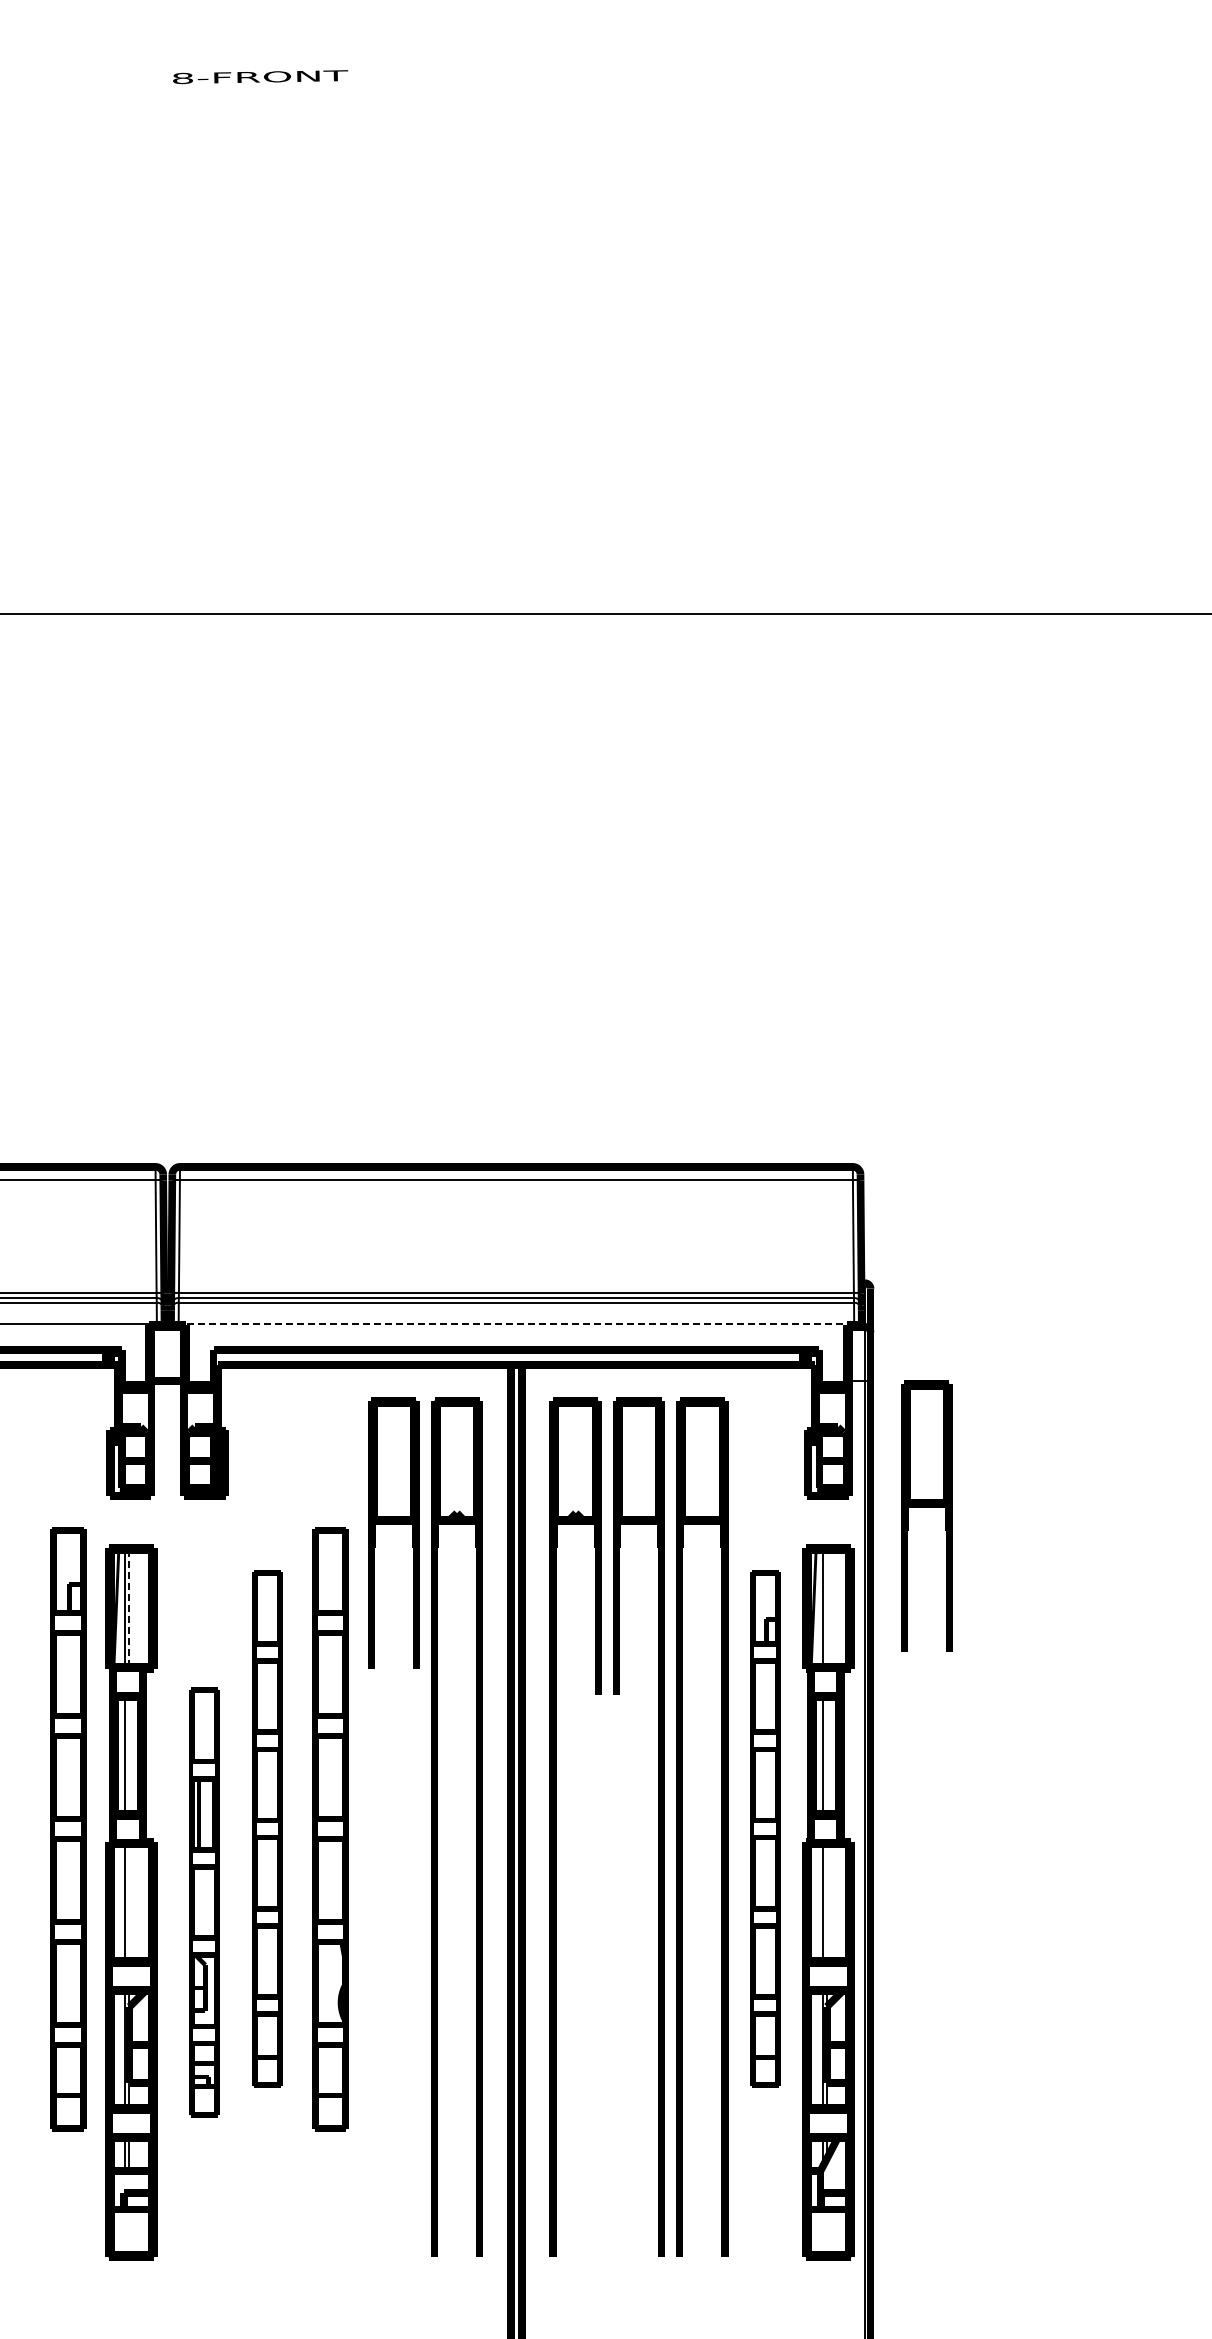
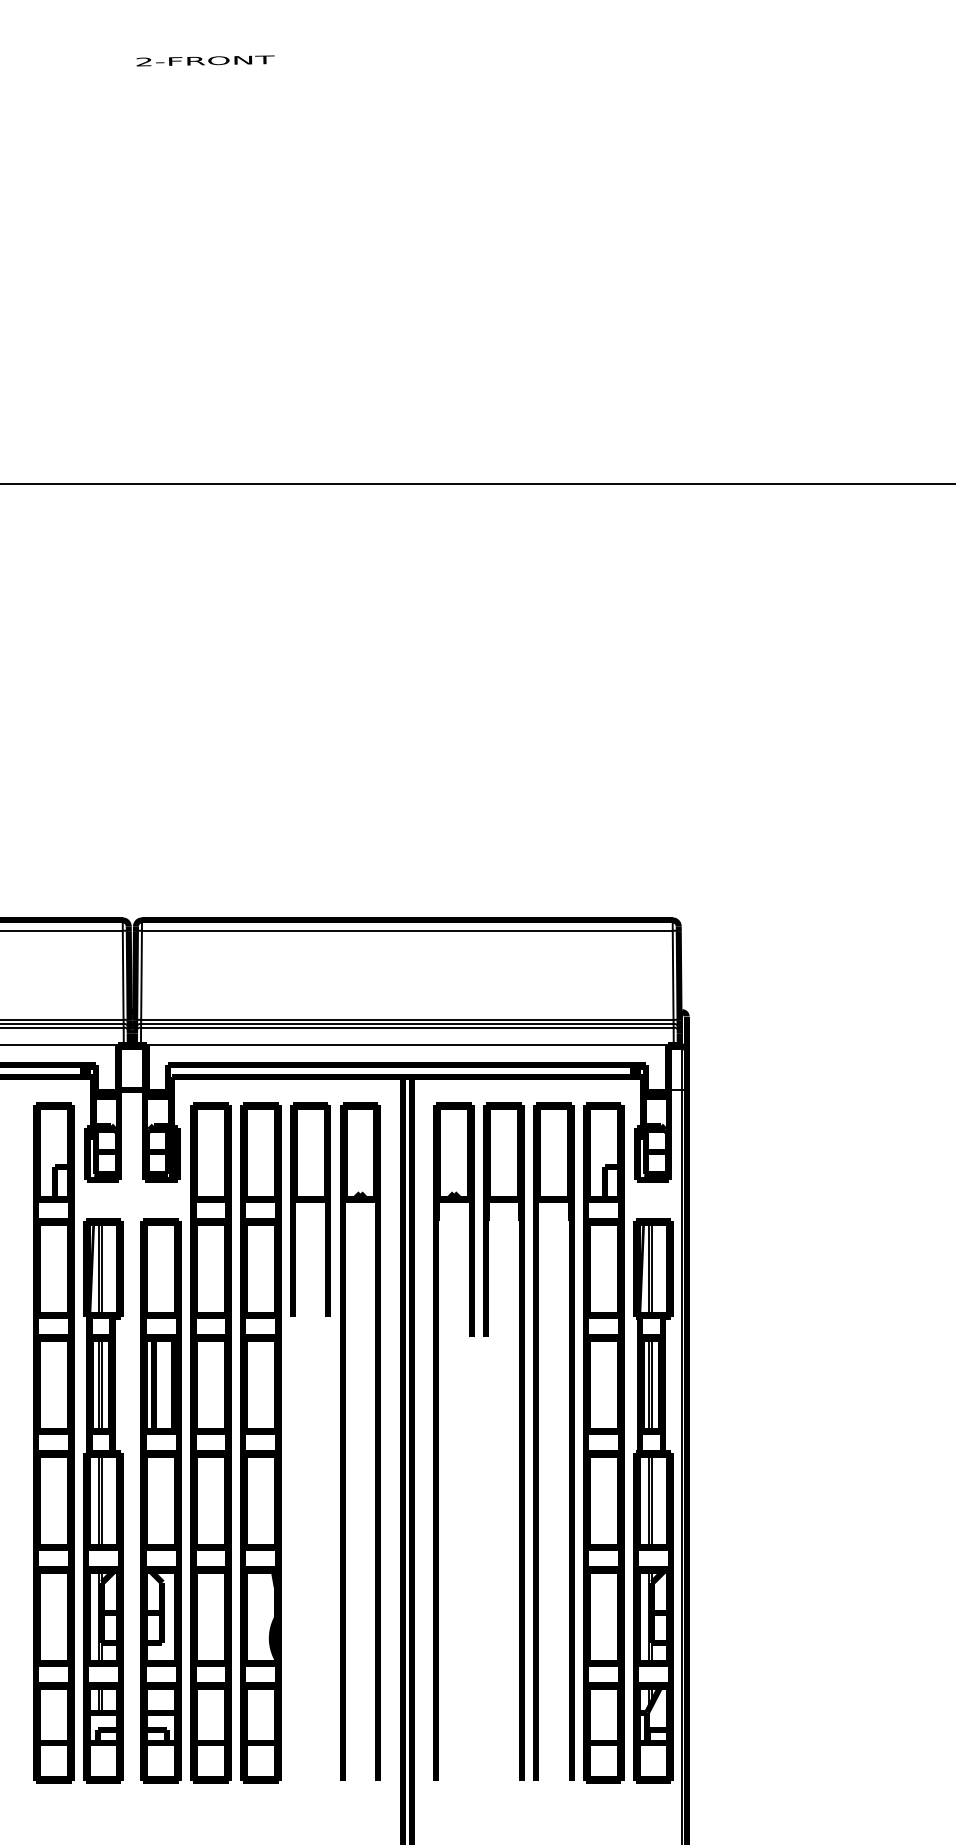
text: (182, 78) -> (143, 62), 8-FRONT -> 2-FRONT
line: (516, 1324) -> (407, 1044), dashed -> solid
part: (926, 1507) -> (730, 1189), removed
line: (129, 1608) -> (102, 1268), dashed -> solid
line: (826, 1608) -> (651, 1268), added
line: (129, 1755) -> (102, 1384), added
line: (826, 1755) -> (651, 1384), added
part: (67, 1828) -> (53, 1442), size x1.43
part: (267, 1828) -> (211, 1442), size x1.67
part: (330, 1828) -> (260, 1442), size x1.43
part: (765, 1828) -> (603, 1442), size x1.67
line: (129, 1902) -> (102, 1500), added
part: (204, 1902) -> (161, 1500), size x1.67
line: (826, 1902) -> (651, 1500), added

